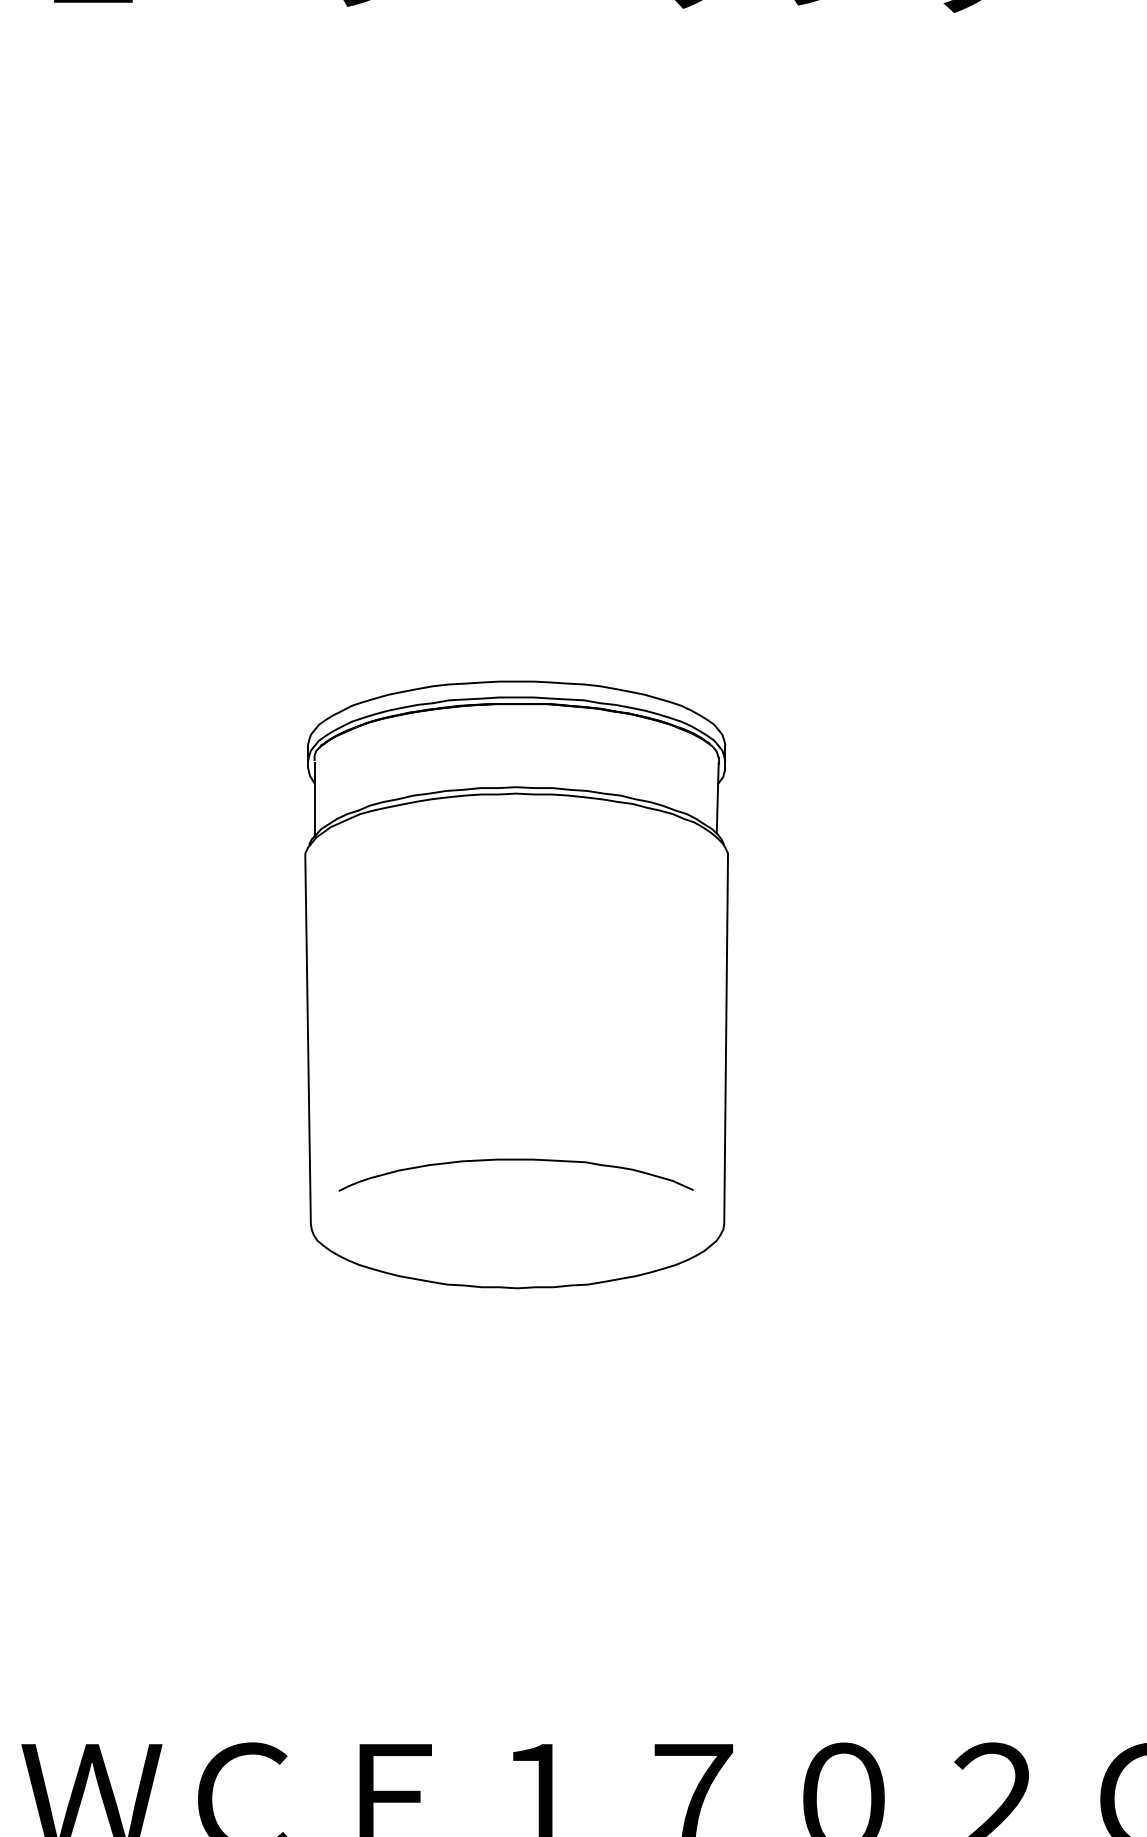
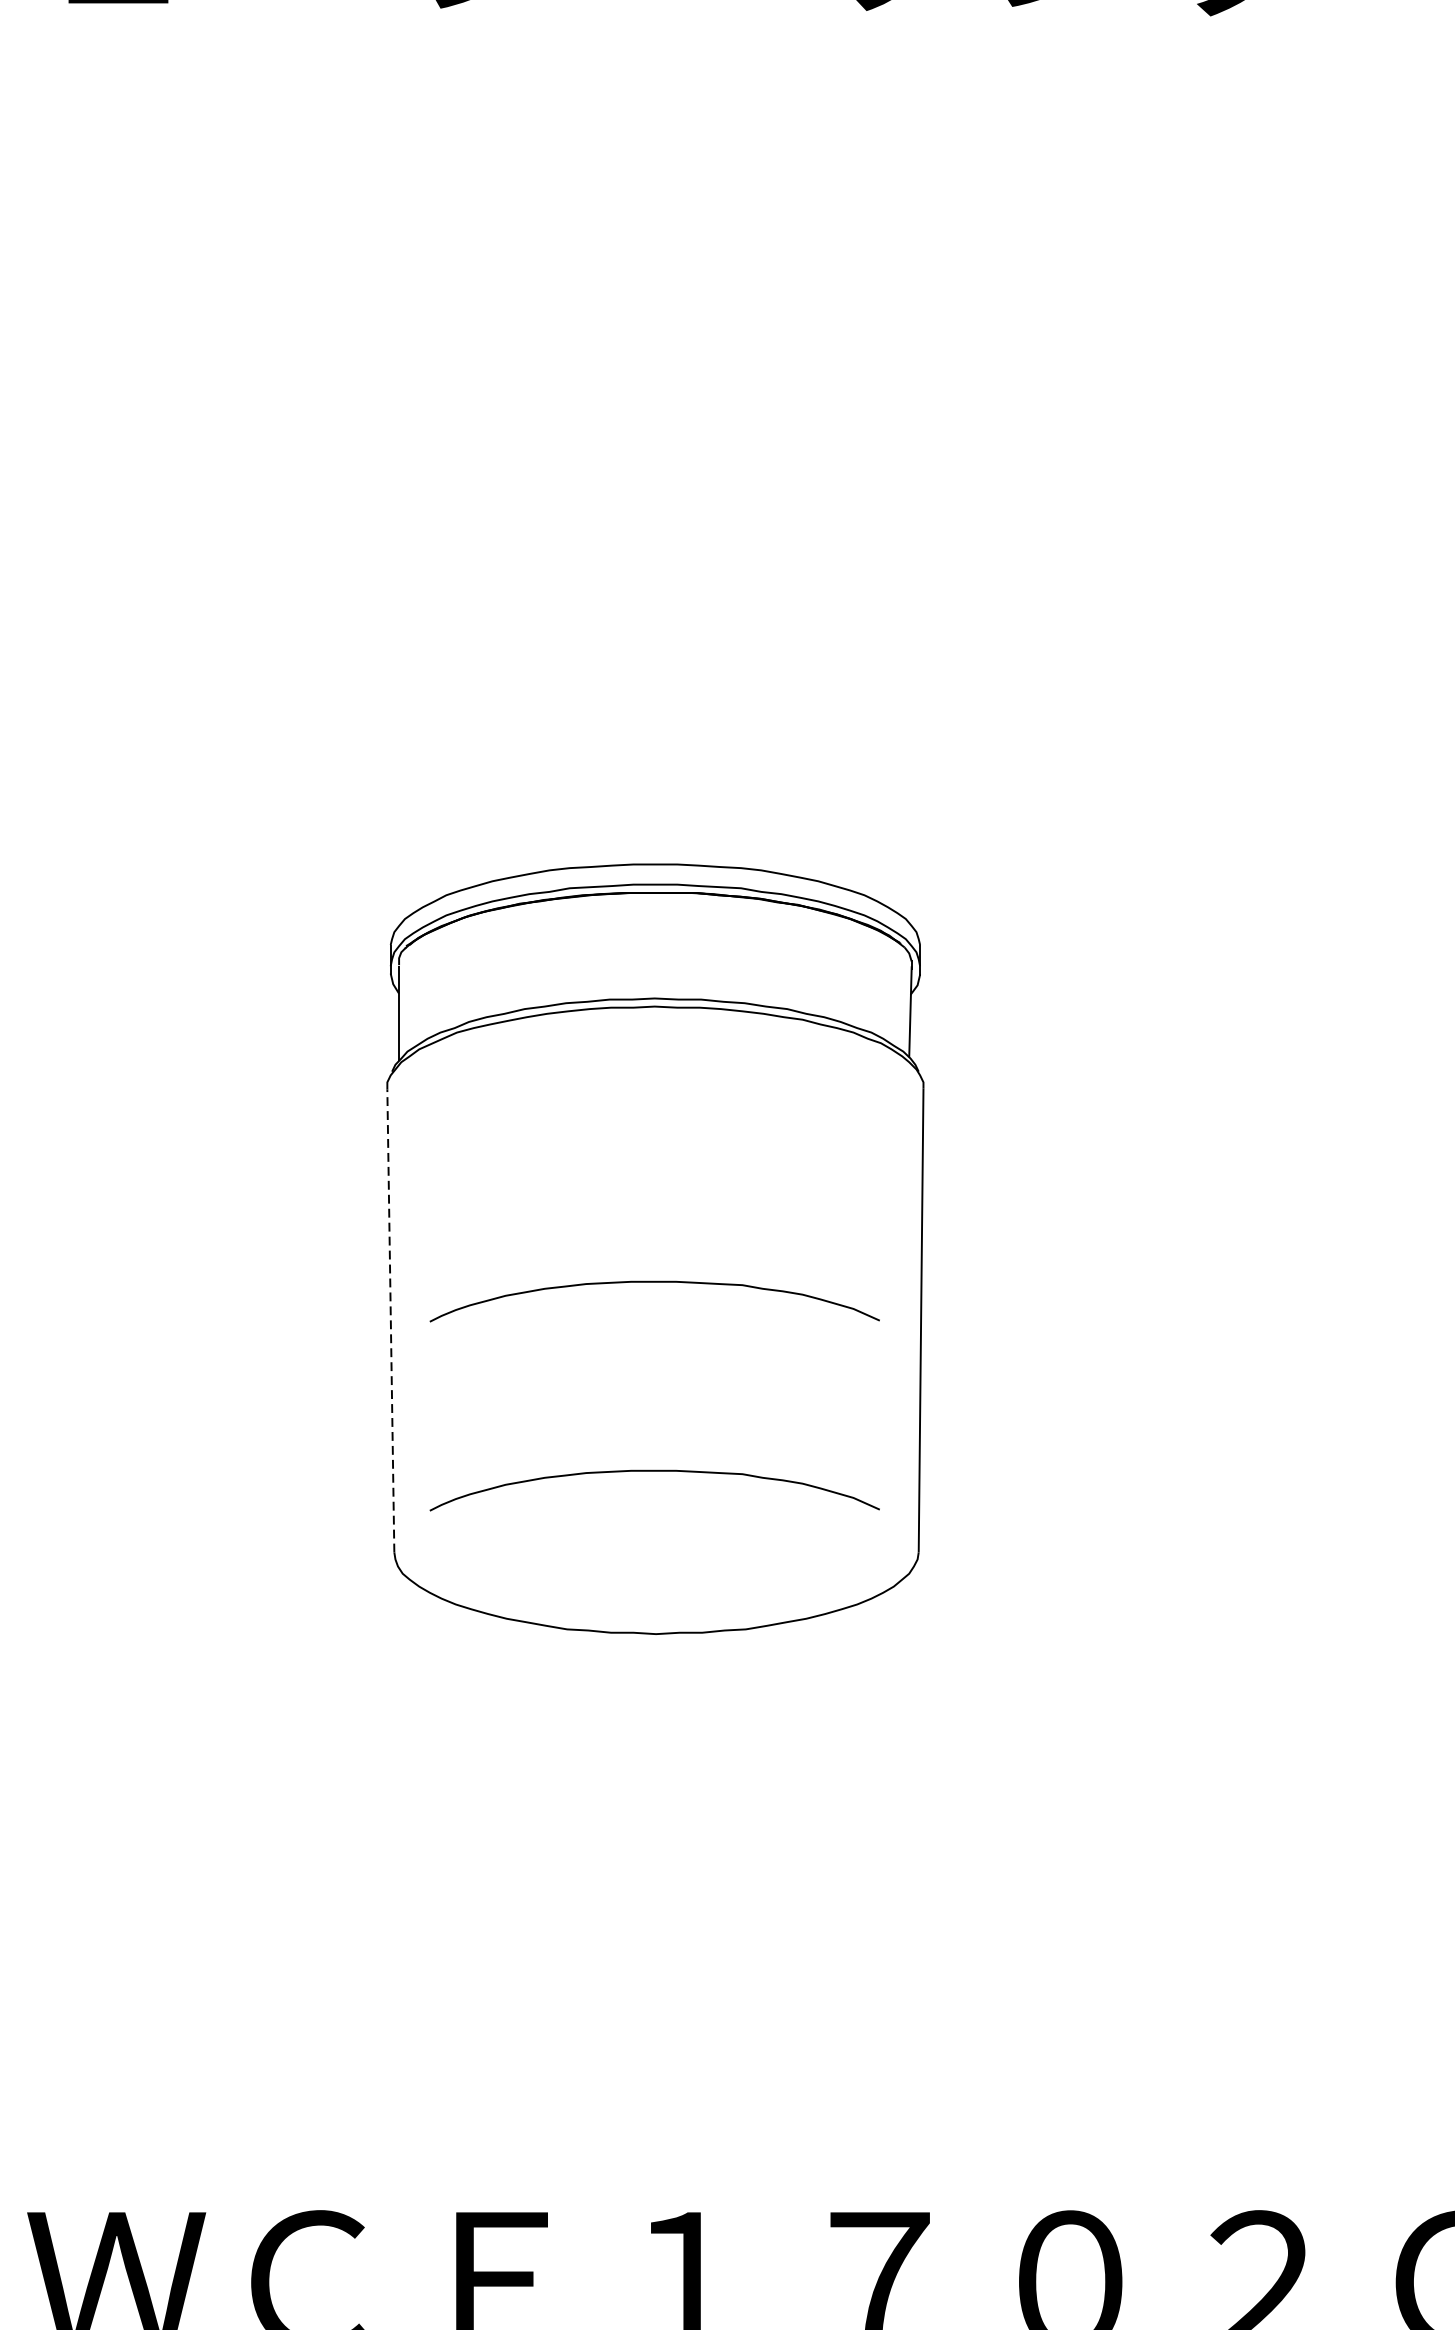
curve: (515, 1011) -> (653, 1282), added
line: (308, 1041) -> (391, 1321), solid -> dashed

